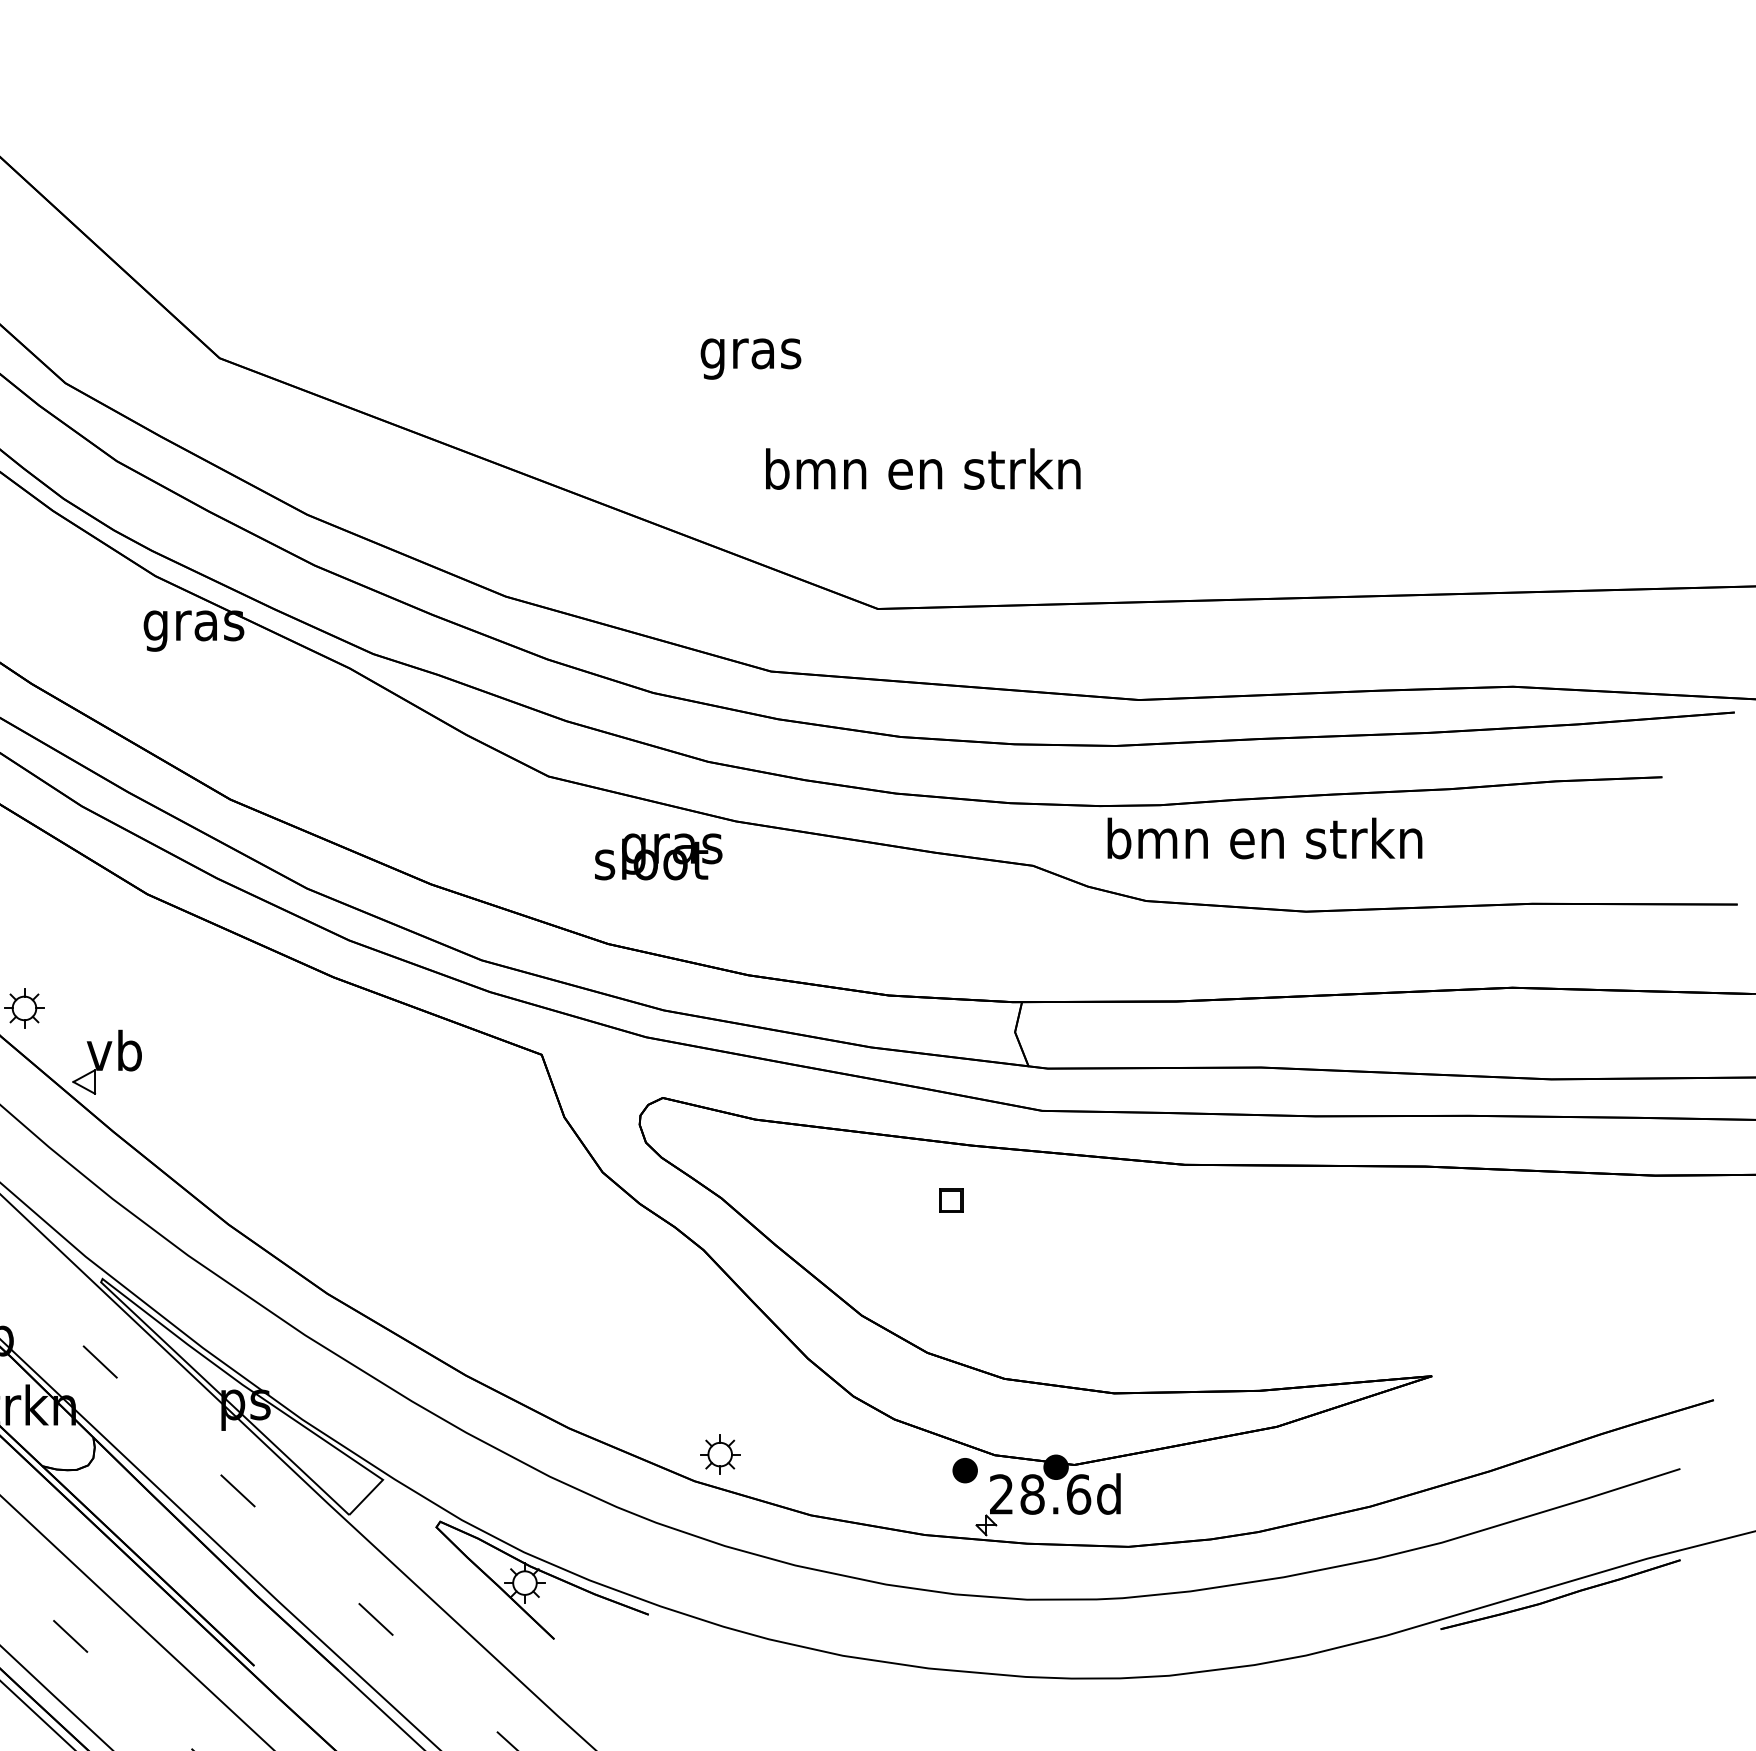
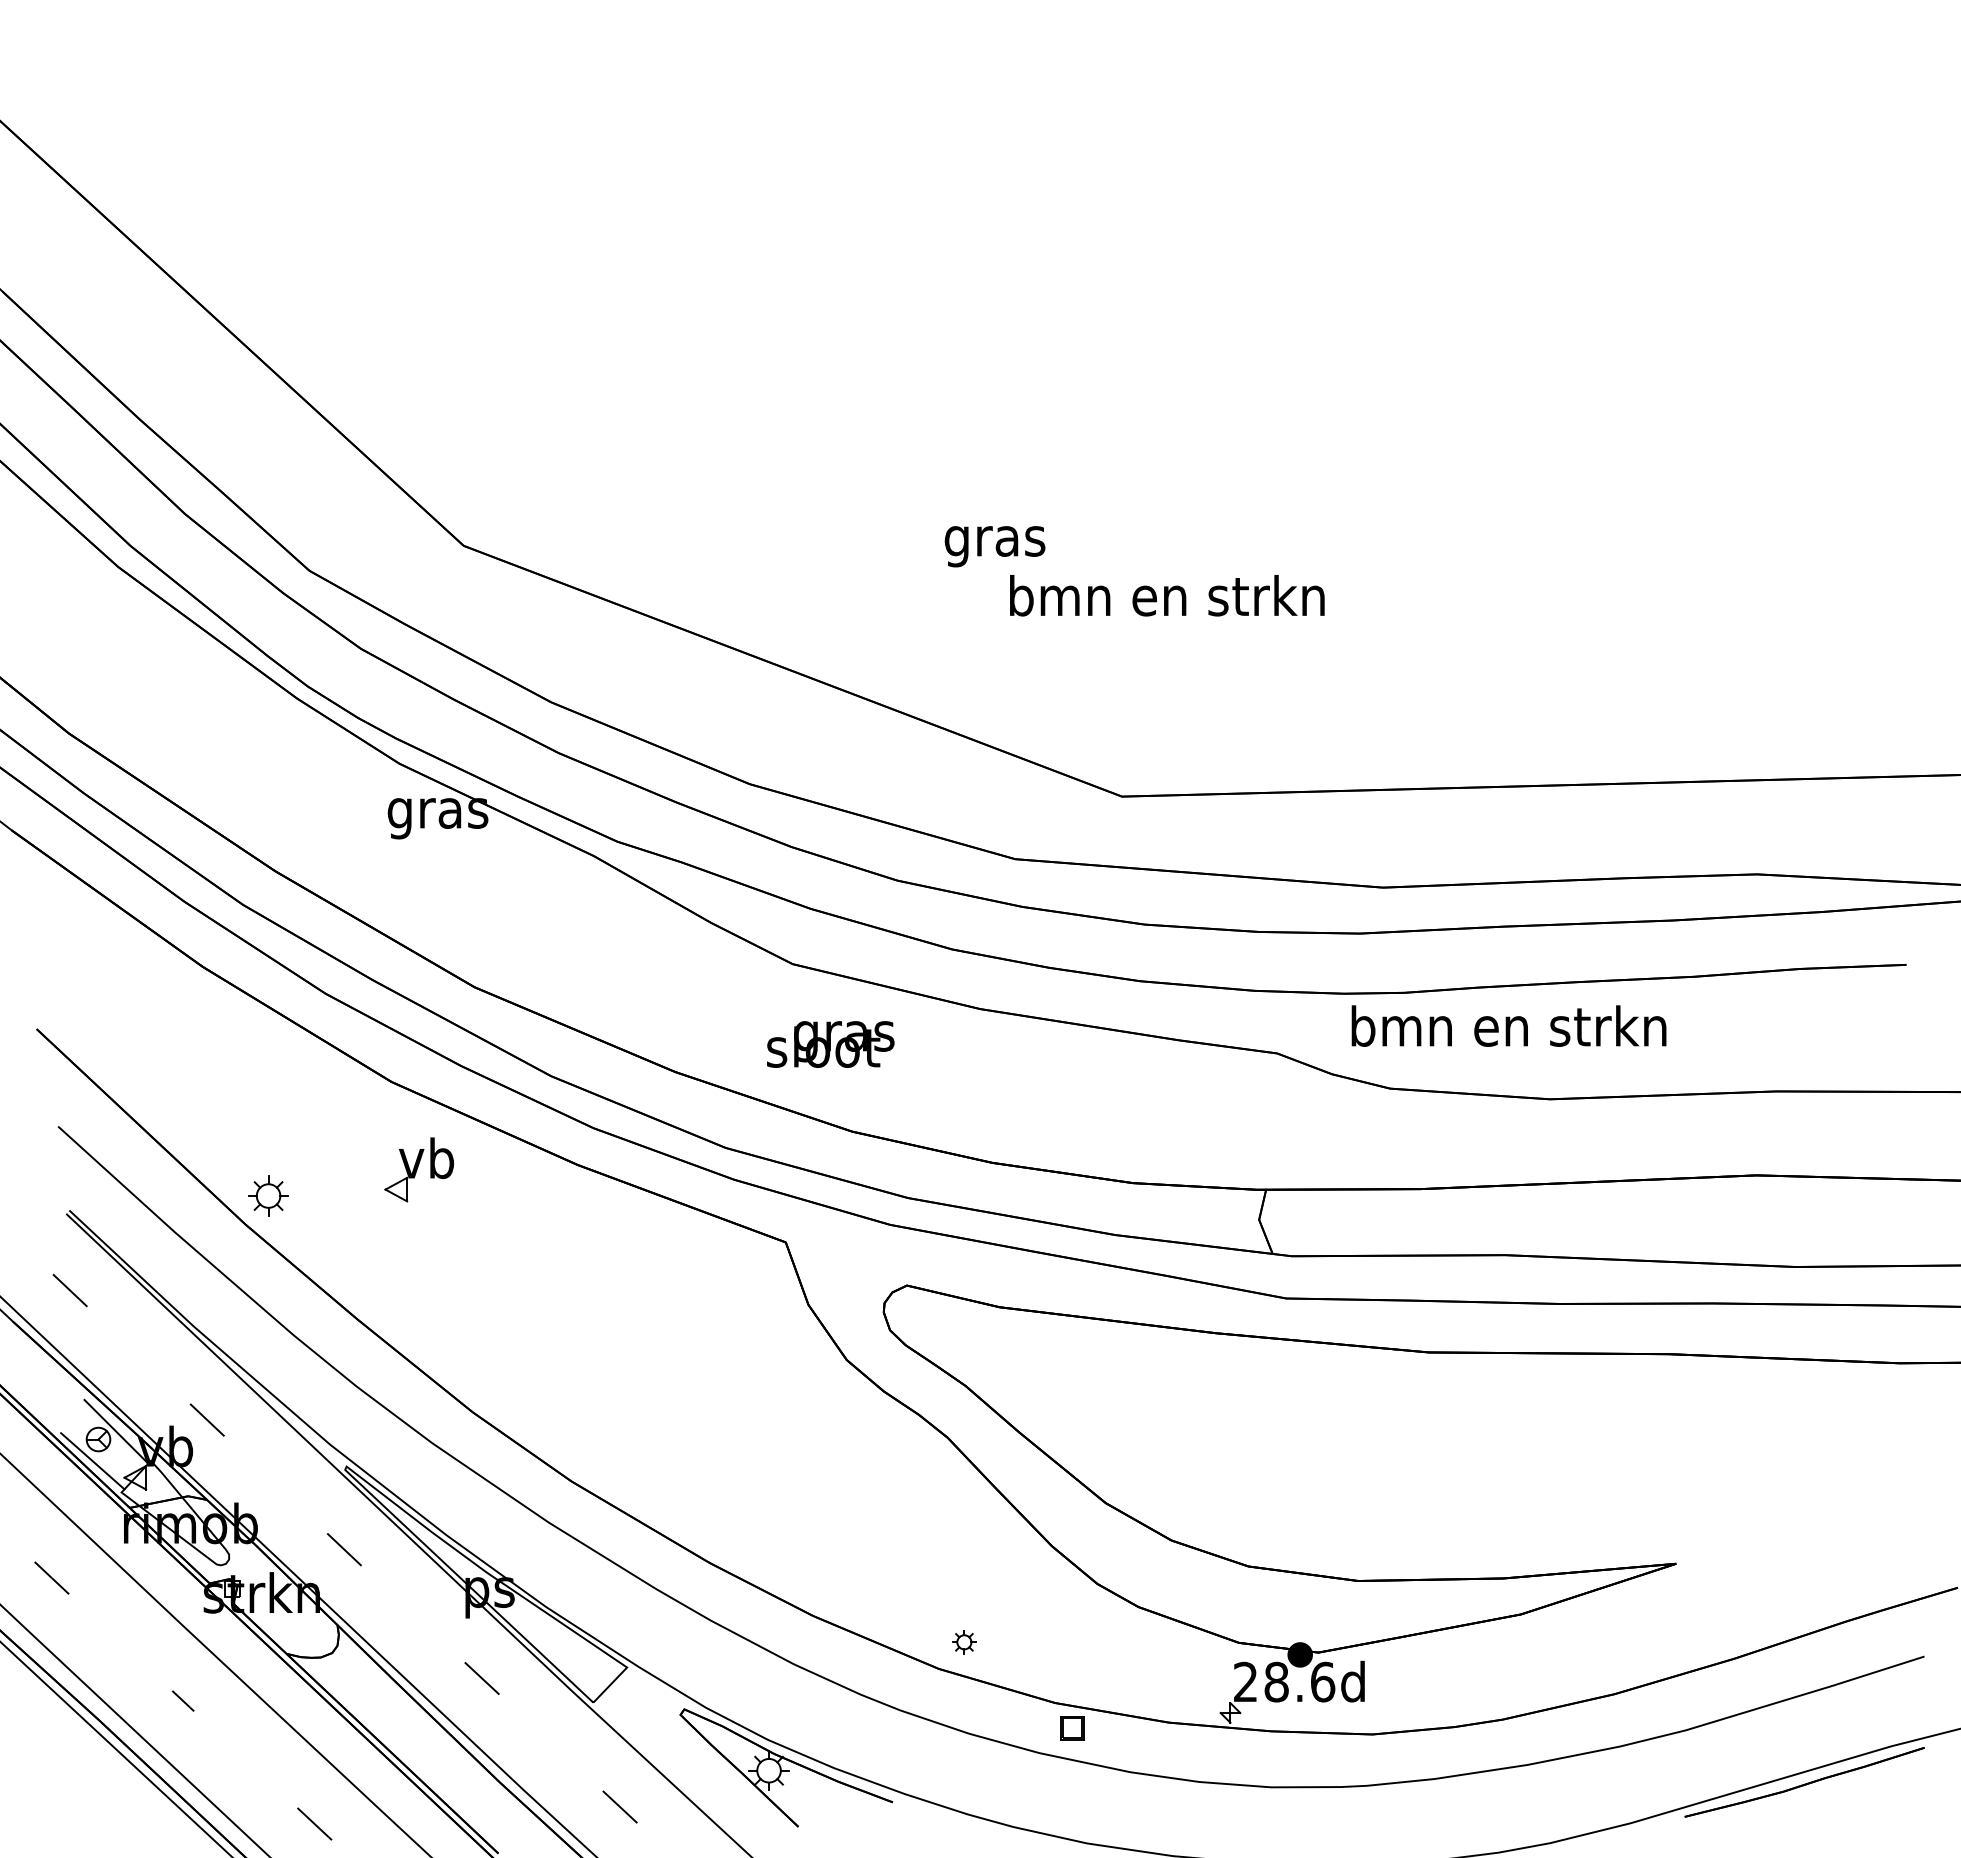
text: (923, 468) -> (1167, 595), moved
text: (658, 856) -> (830, 1044), moved
part: (106, 1061) -> (418, 1169), moved
part: (951, 1200) -> (1072, 1728), moved
part: (720, 1454) -> (964, 1642), size x0.6
part: (964, 1469) -> (1208, 1657), removed

